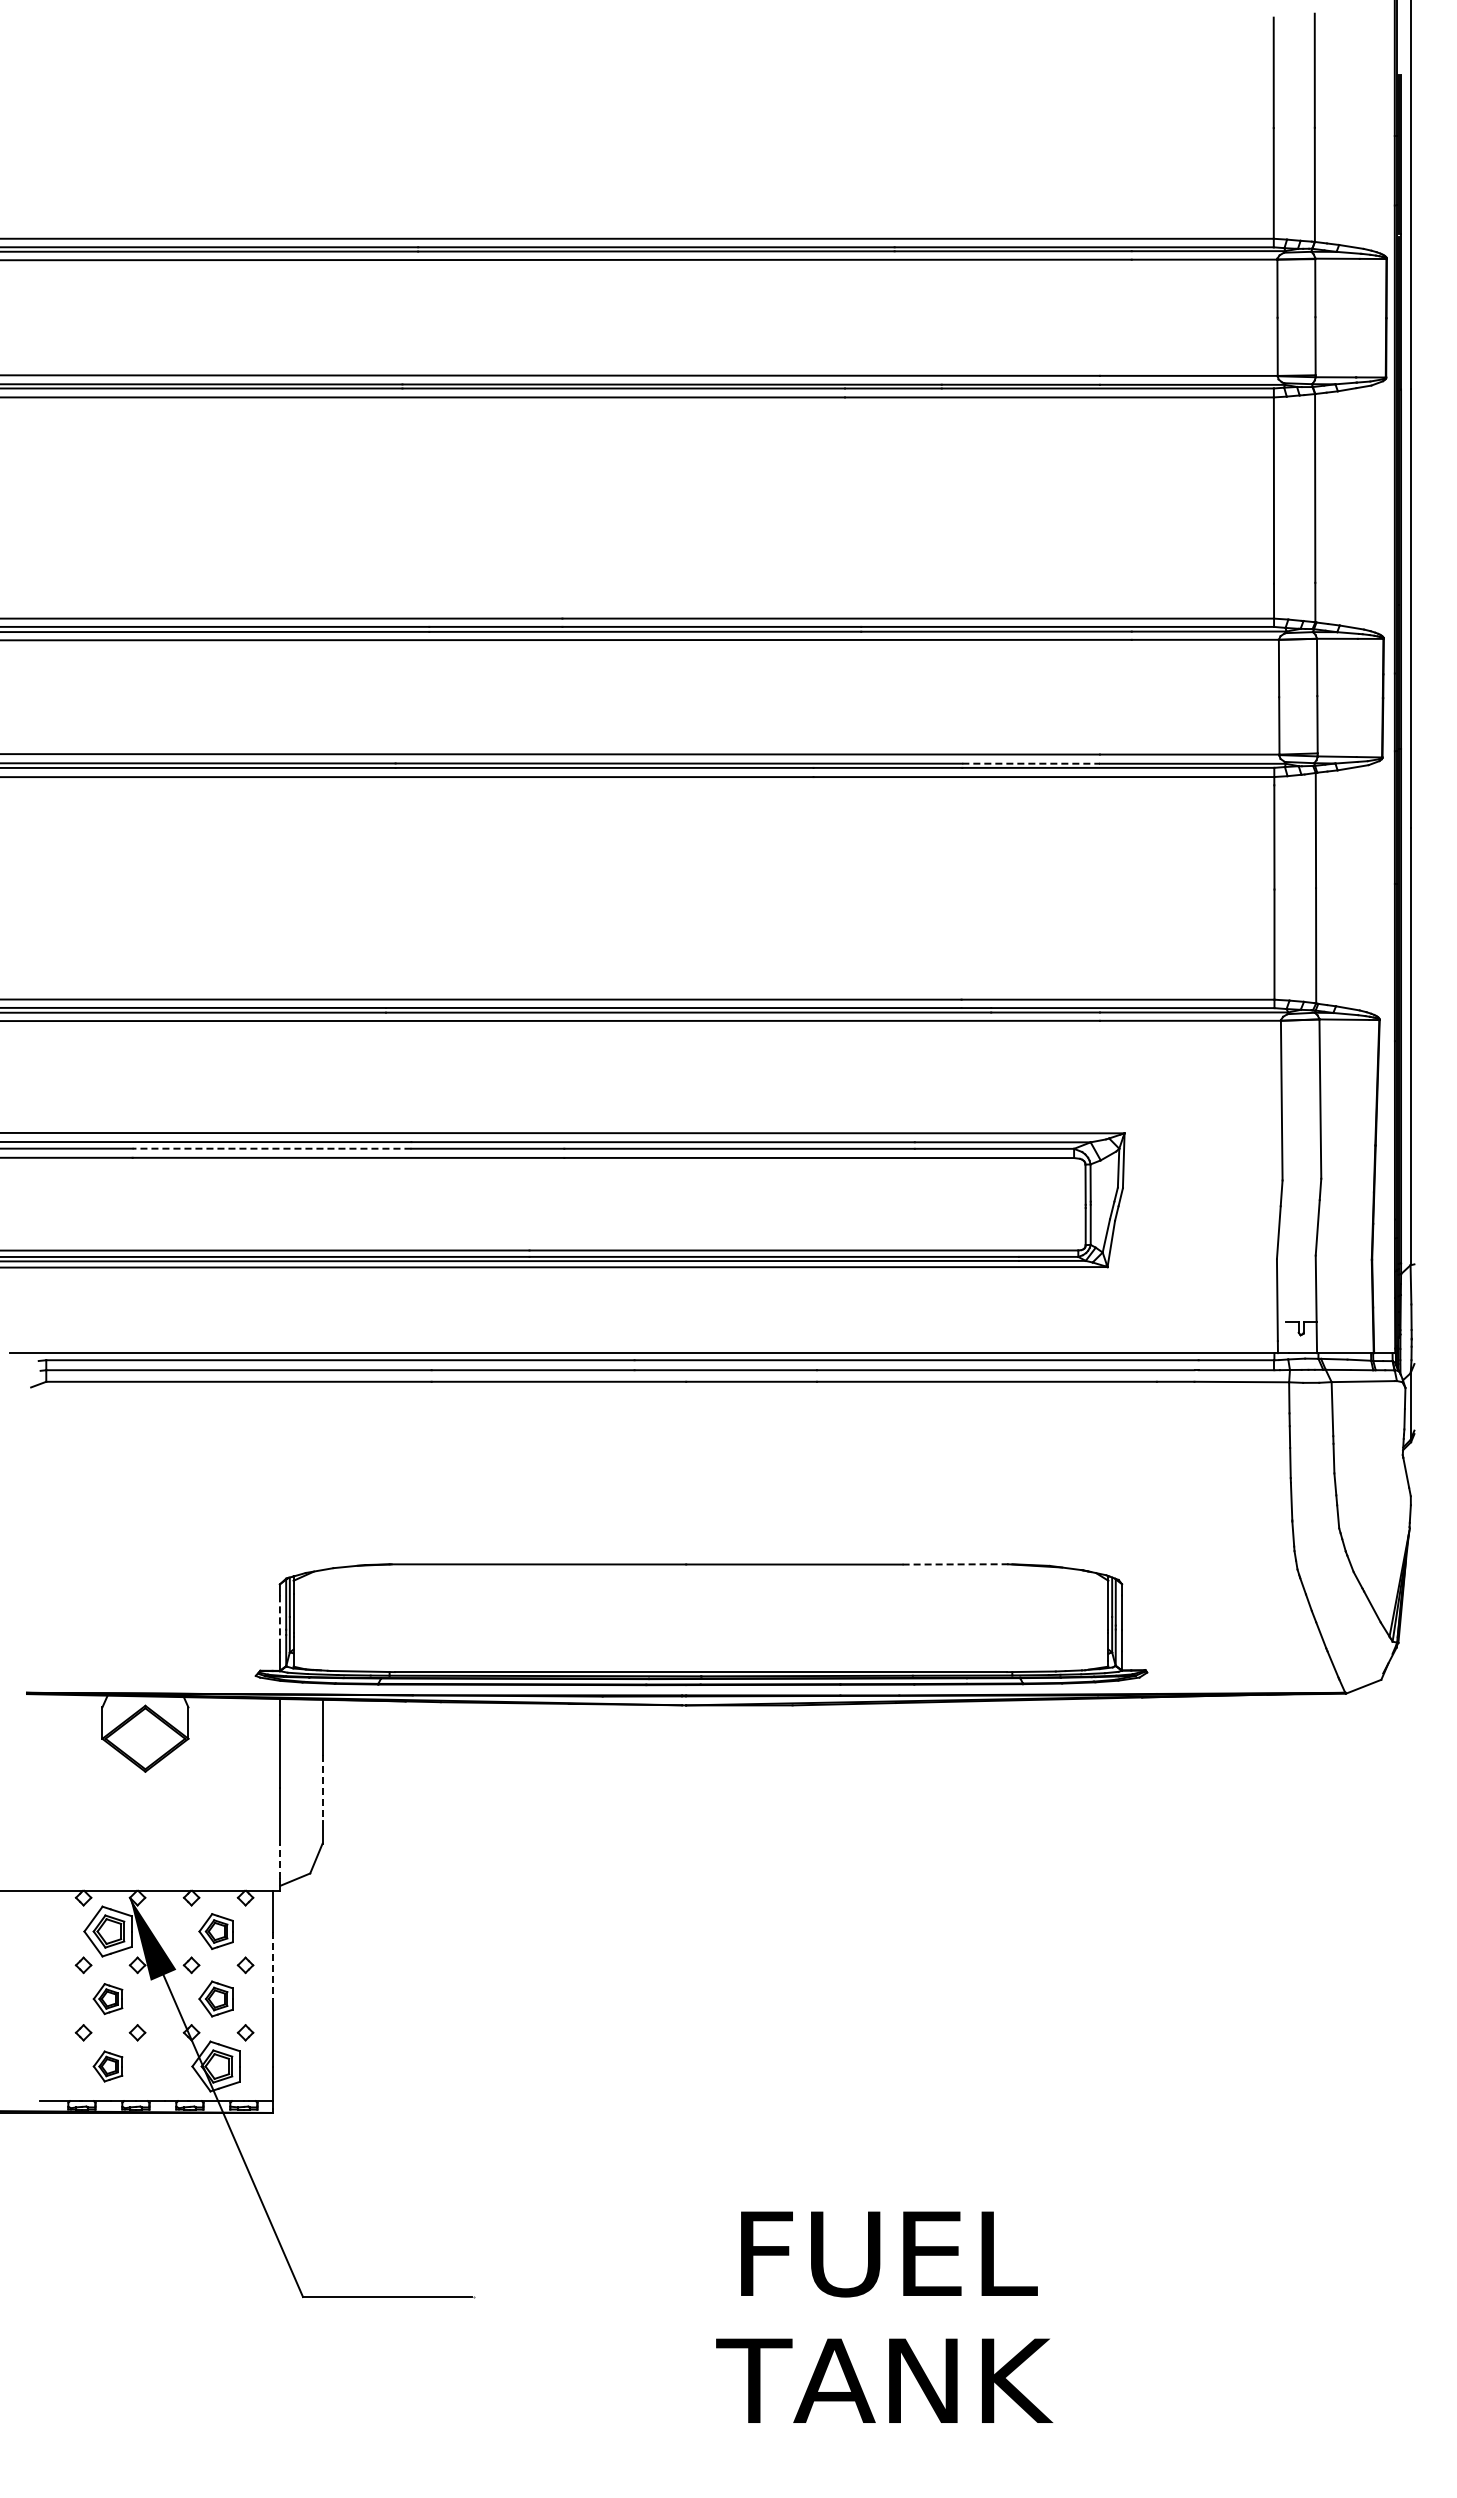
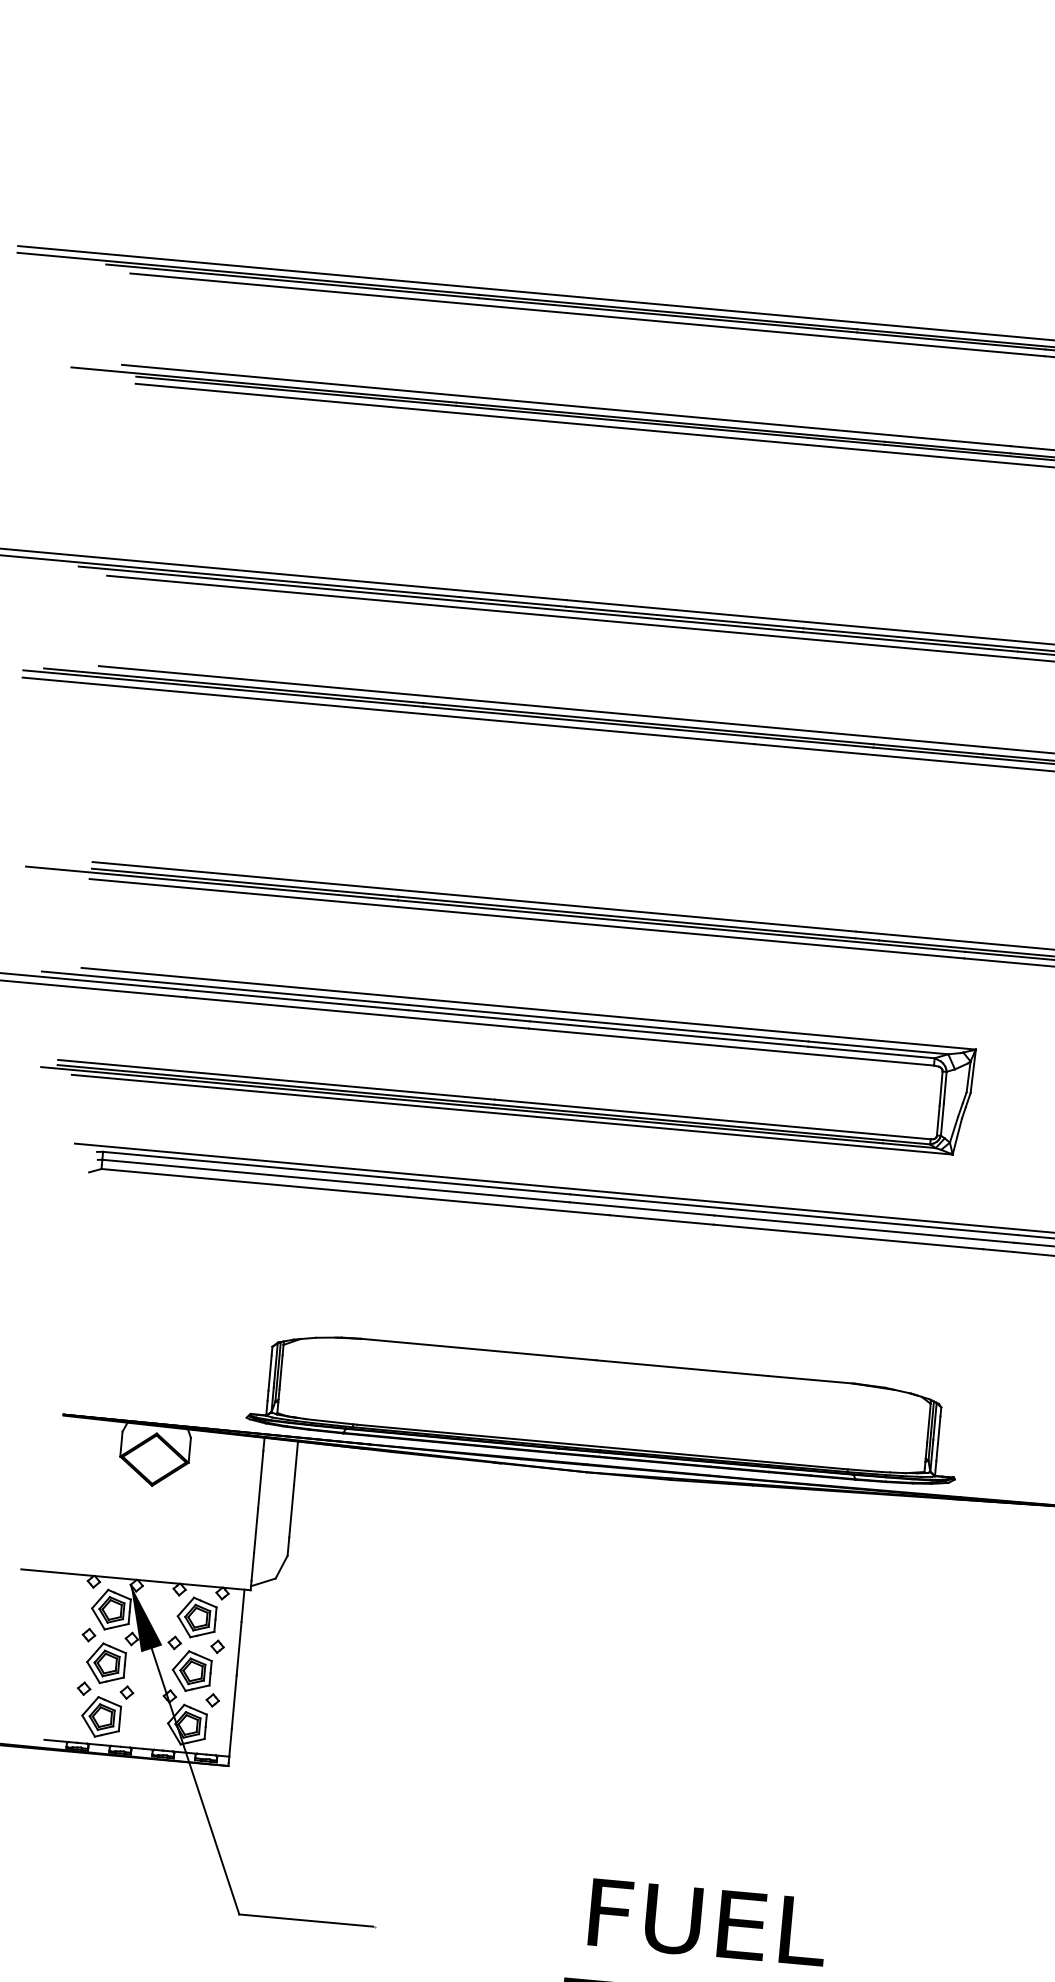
line: (1031, 763) -> (928, 749), dashed -> solid
line: (271, 1148) -> (297, 999), dashed -> solid
line: (957, 1564) -> (812, 1379), dashed -> solid
line: (279, 1618) -> (269, 1373), dashed -> solid
line: (322, 1787) -> (291, 1511), dashed -> solid
line: (280, 1861) -> (252, 1566), dashed -> solid
part: (215, 1931) -> (196, 1617), size x1.43
line: (272, 1965) -> (239, 1648), dashed -> solid
part: (107, 1998) -> (105, 1663), size x1.67
part: (215, 1998) -> (191, 1671), size x1.43
part: (107, 2066) -> (100, 1717), size x1.67

